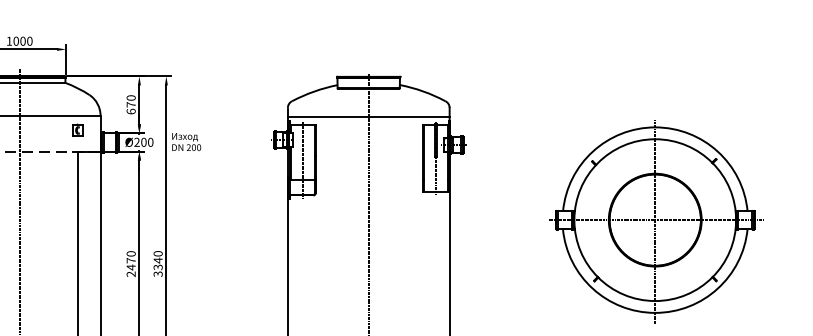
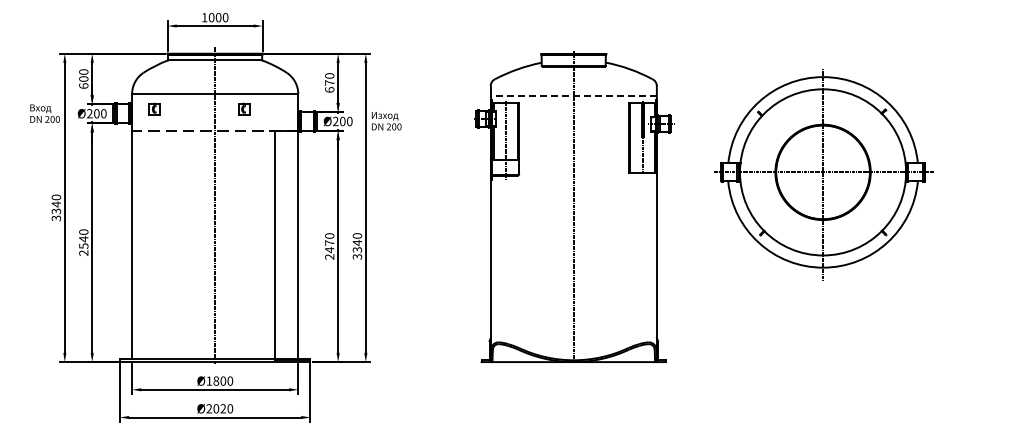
line: (368, 117) -> (573, 95), solid -> dashed
part: (78, 129) -> (244, 108), moved
part: (655, 222) -> (823, 174), moved

